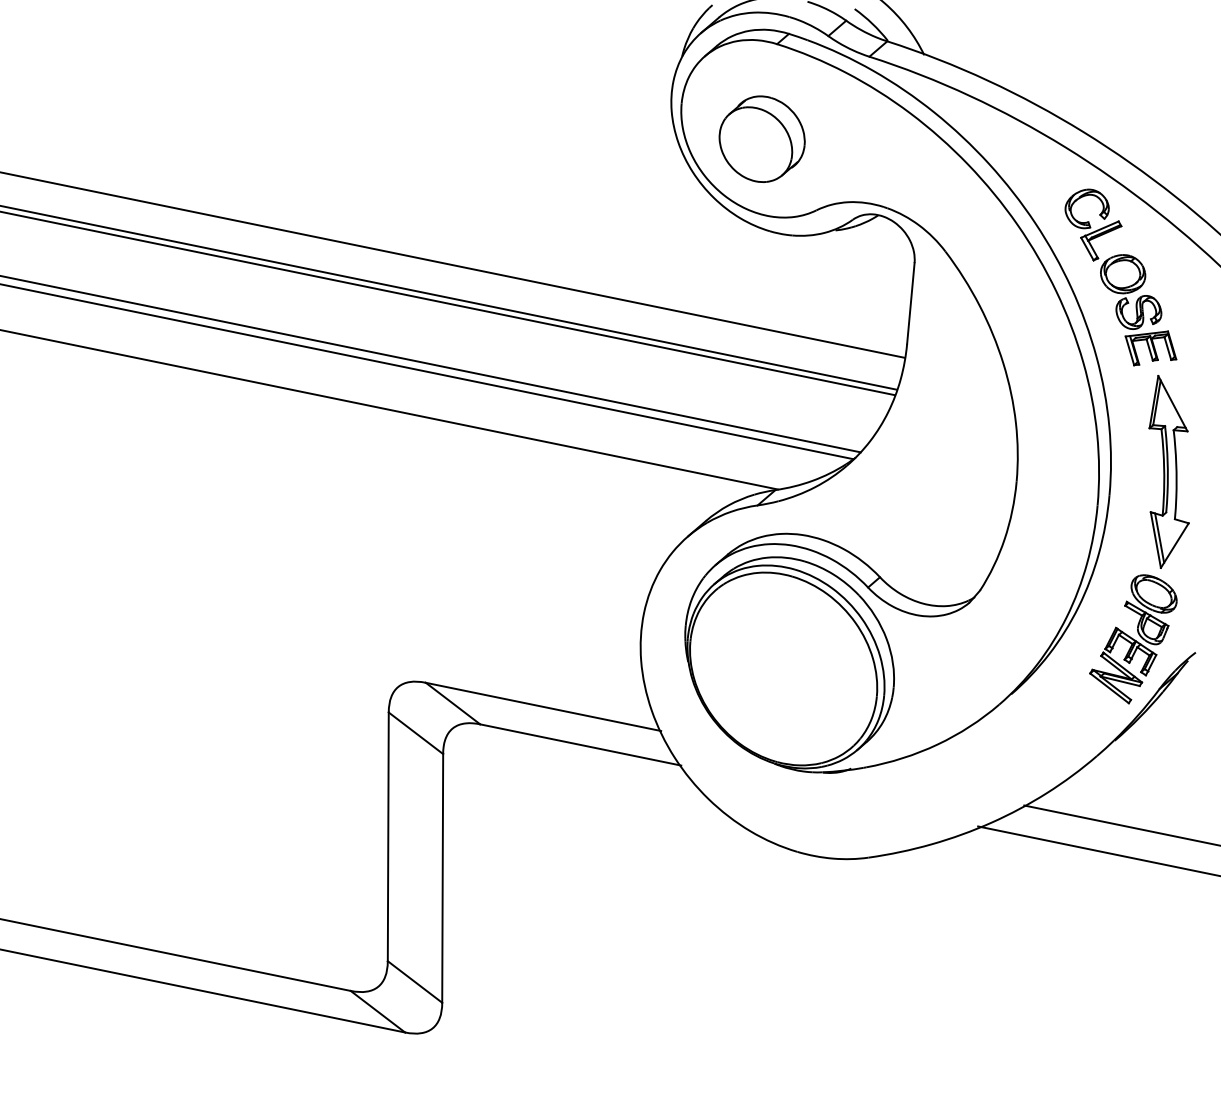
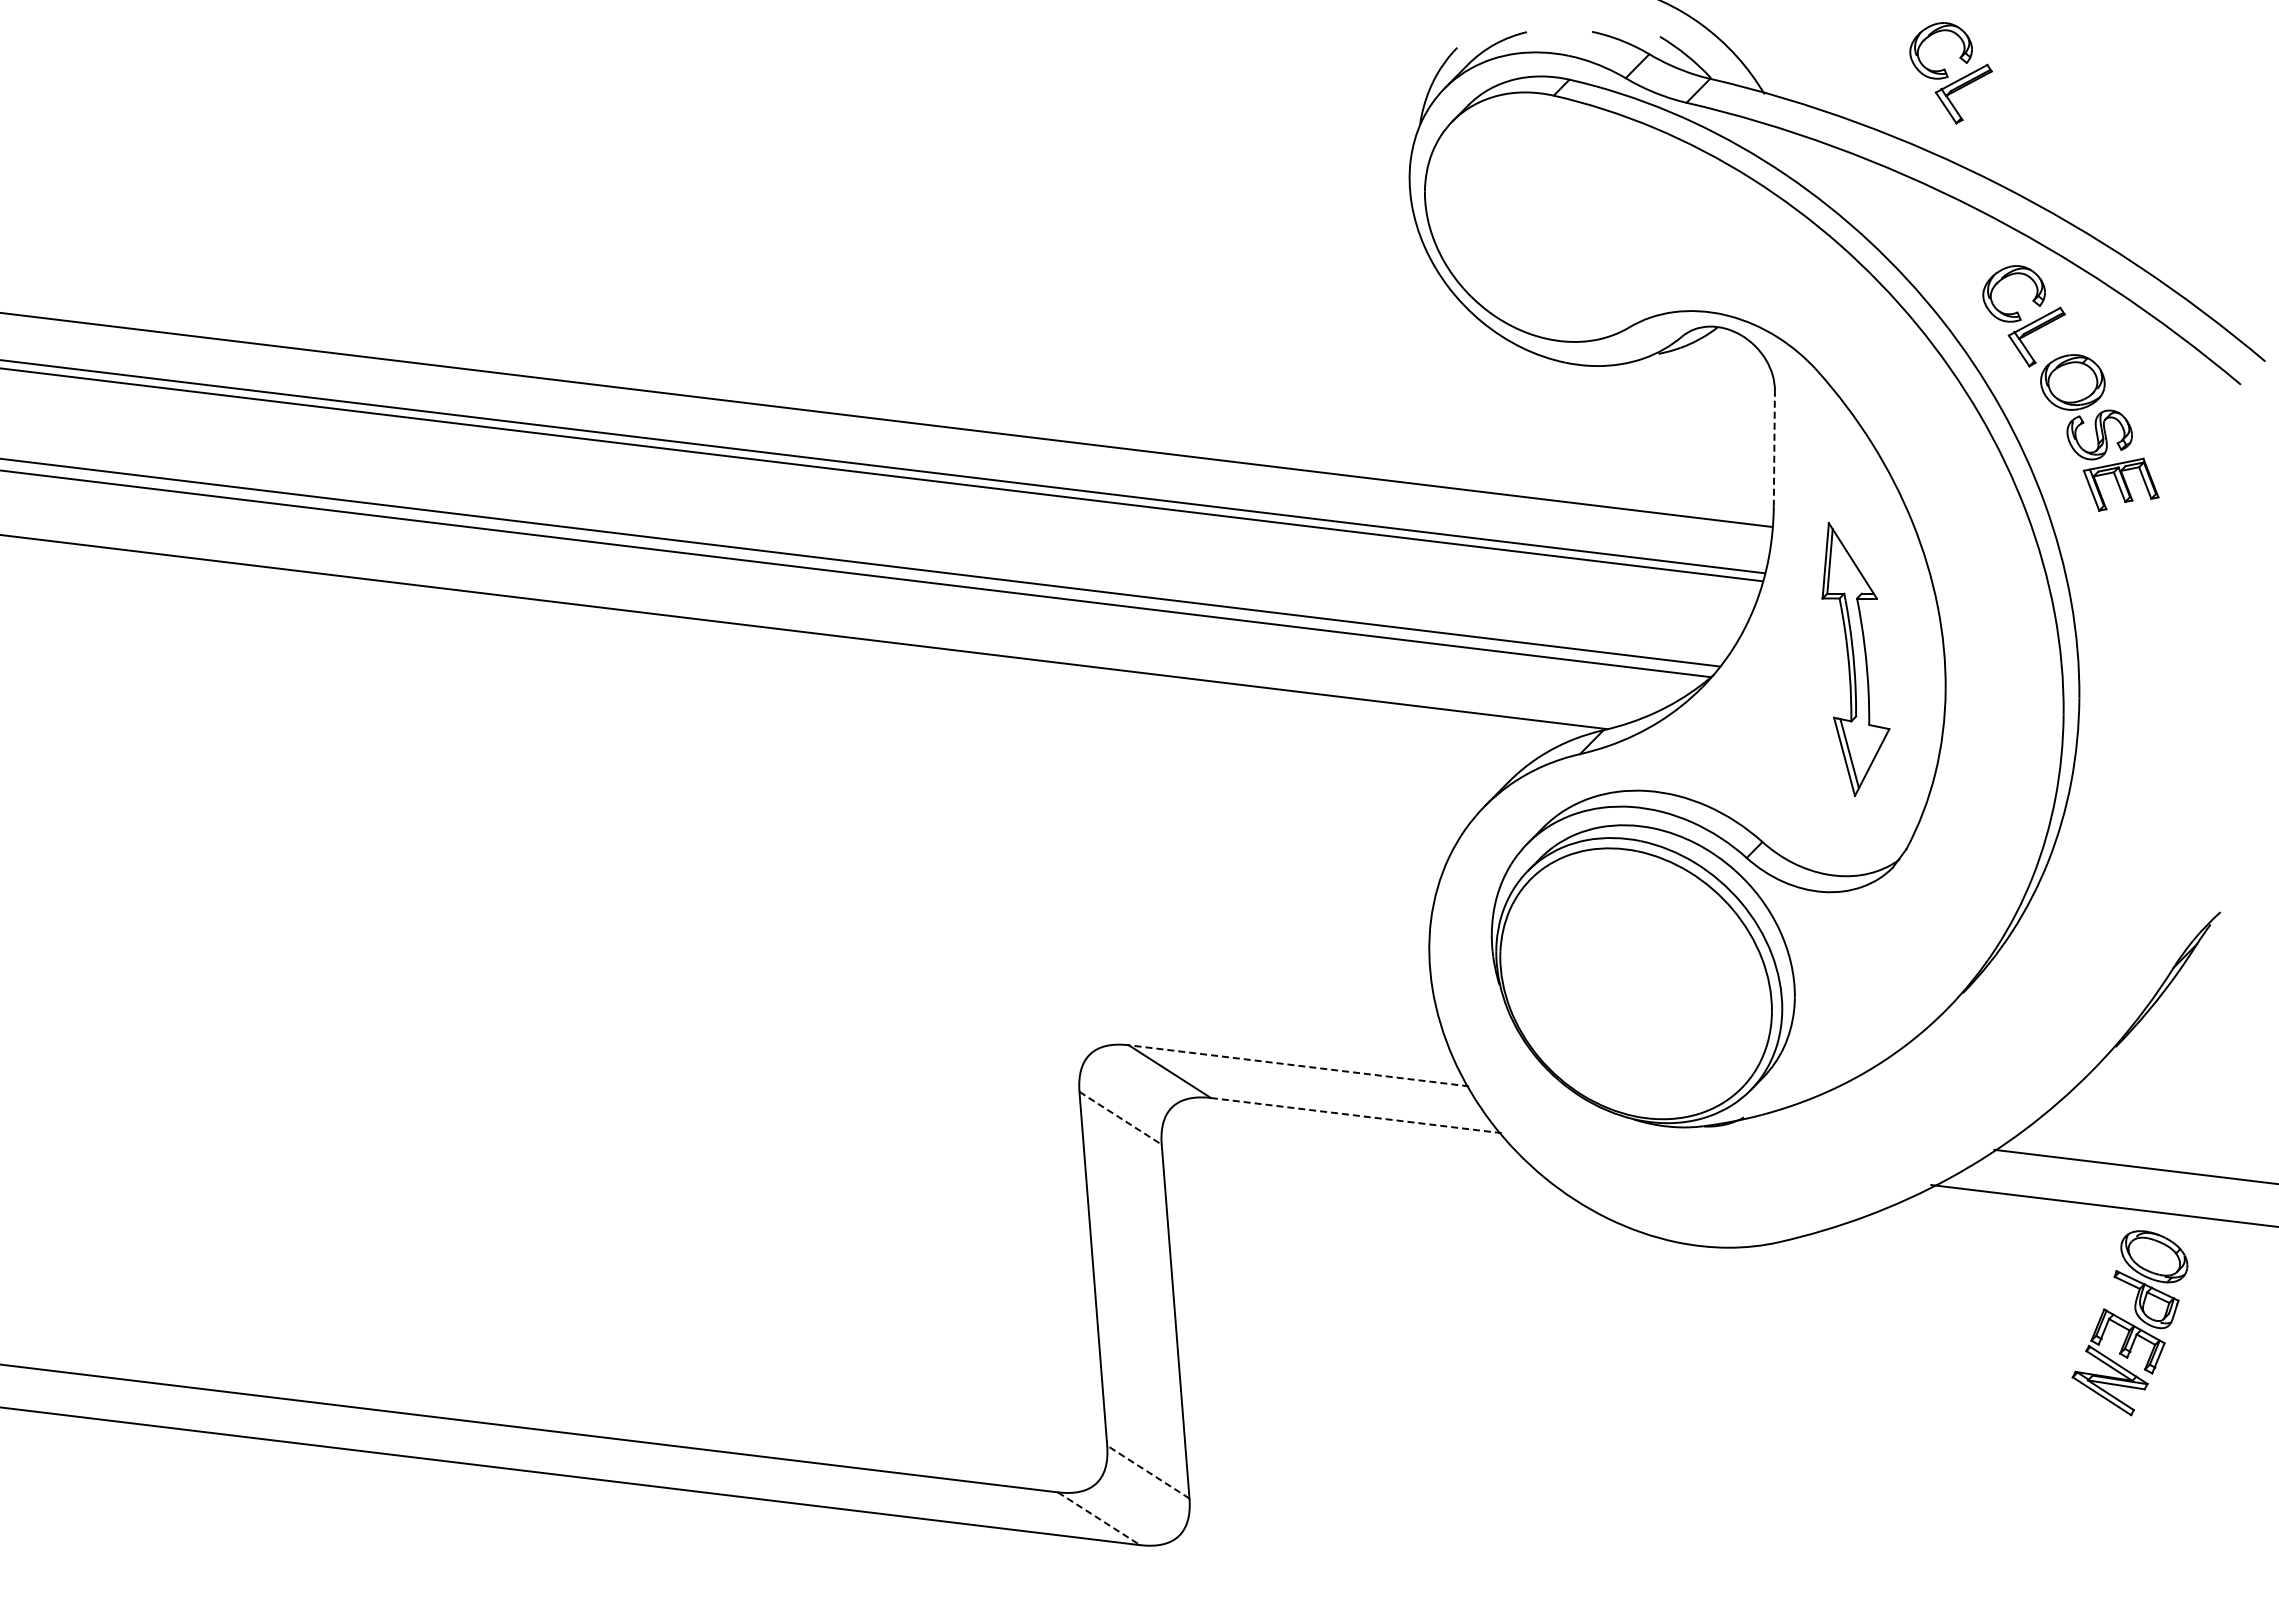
part: (1055, 51) -> (1950, 73), added
part: (762, 139) -> (1543, 232), removed
line: (910, 303) -> (1774, 448), solid -> dashed
part: (1169, 472) -> (1855, 659), moved
part: (1132, 639) -> (2129, 1323), moved
line: (543, 706) -> (1298, 1065), solid -> dashed
line: (415, 733) -> (1120, 1118), solid -> dashed
line: (580, 744) -> (1355, 1115), solid -> dashed
line: (415, 982) -> (1148, 1472), solid -> dashed
line: (378, 1011) -> (1099, 1518), solid -> dashed

